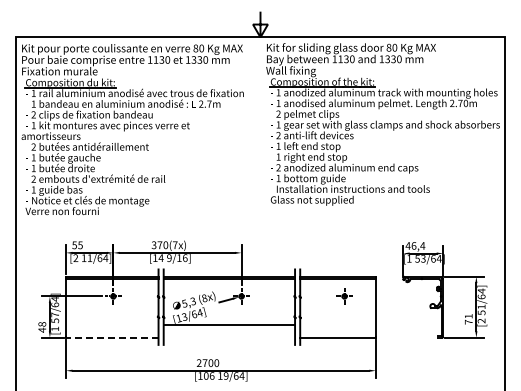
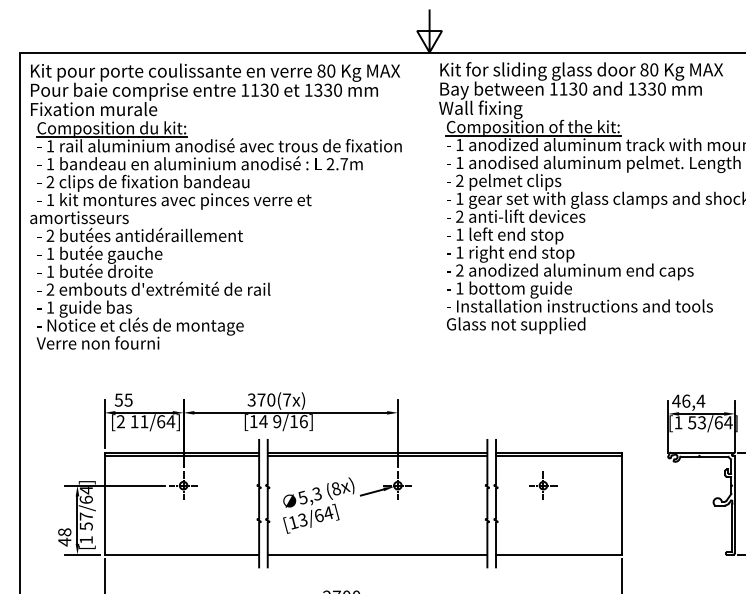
part: (344, 296) -> (543, 485), moved
line: (229, 324) -> (377, 554), moved
line: (111, 337) -> (180, 554), dashed -> solid

